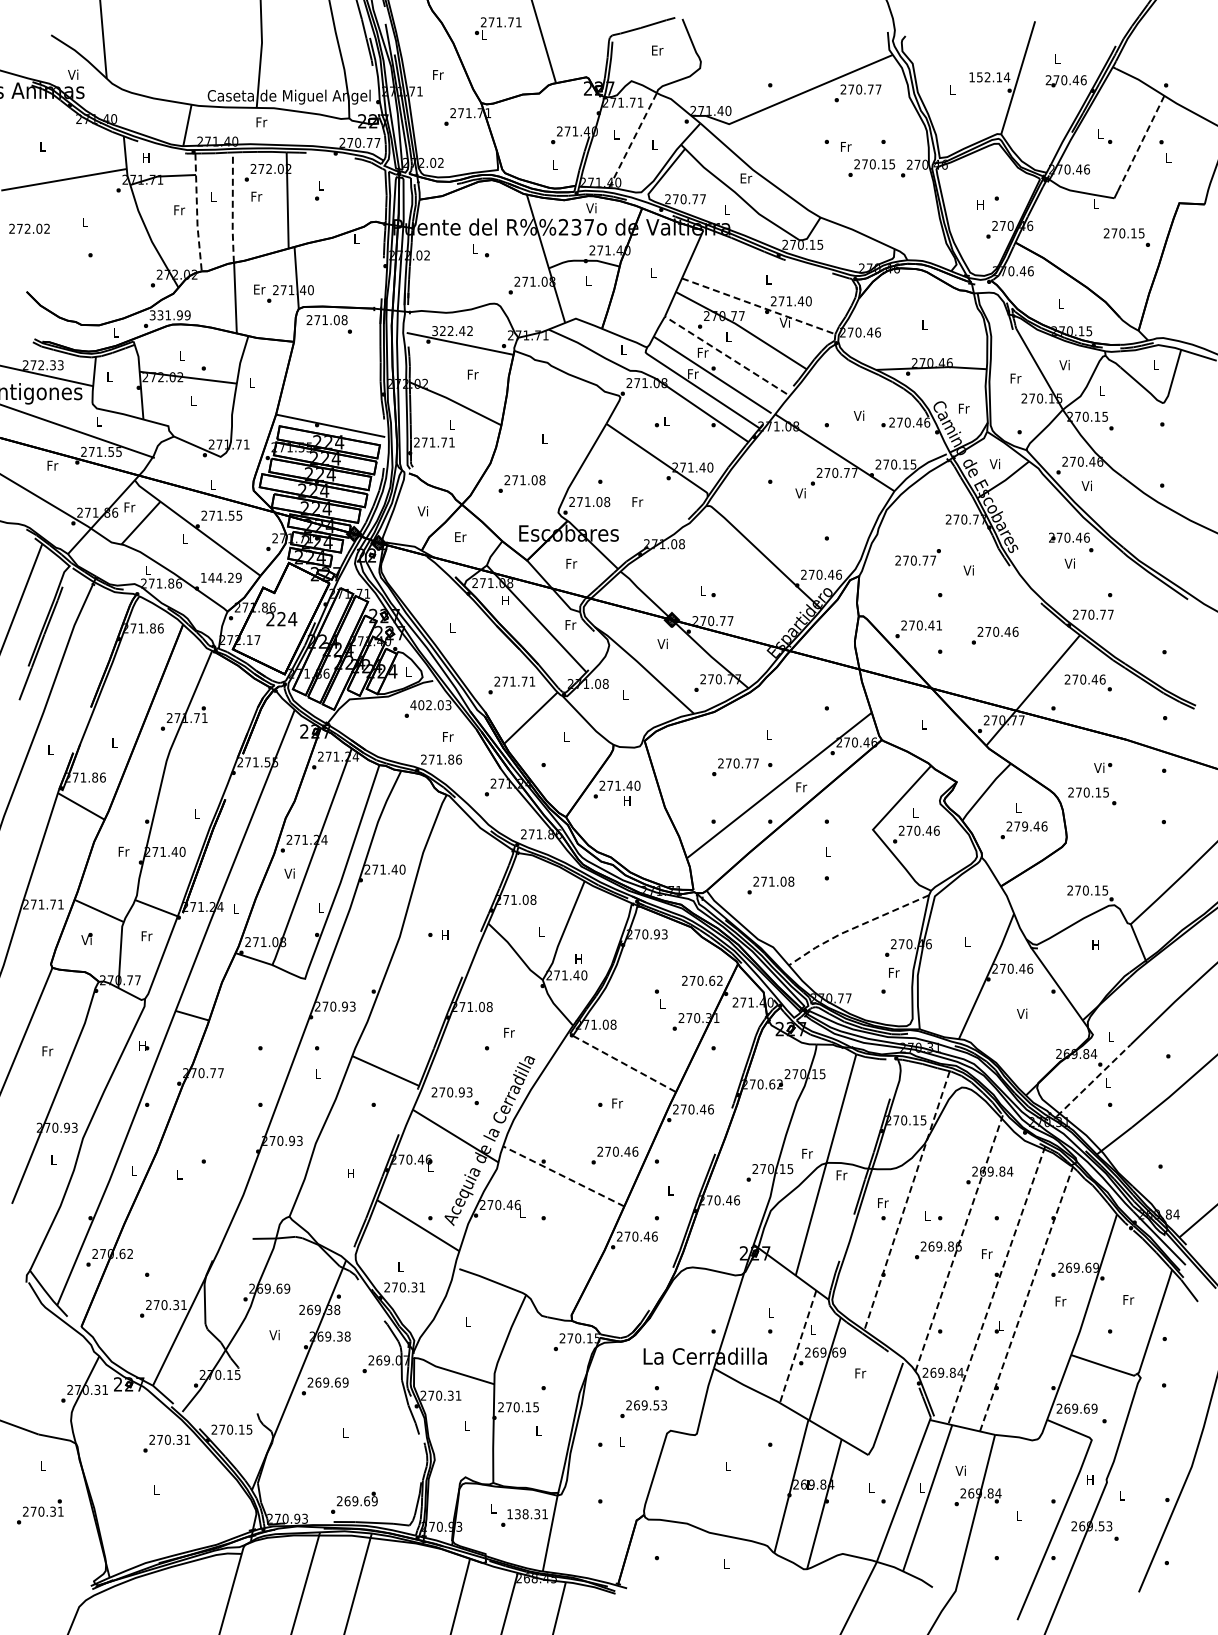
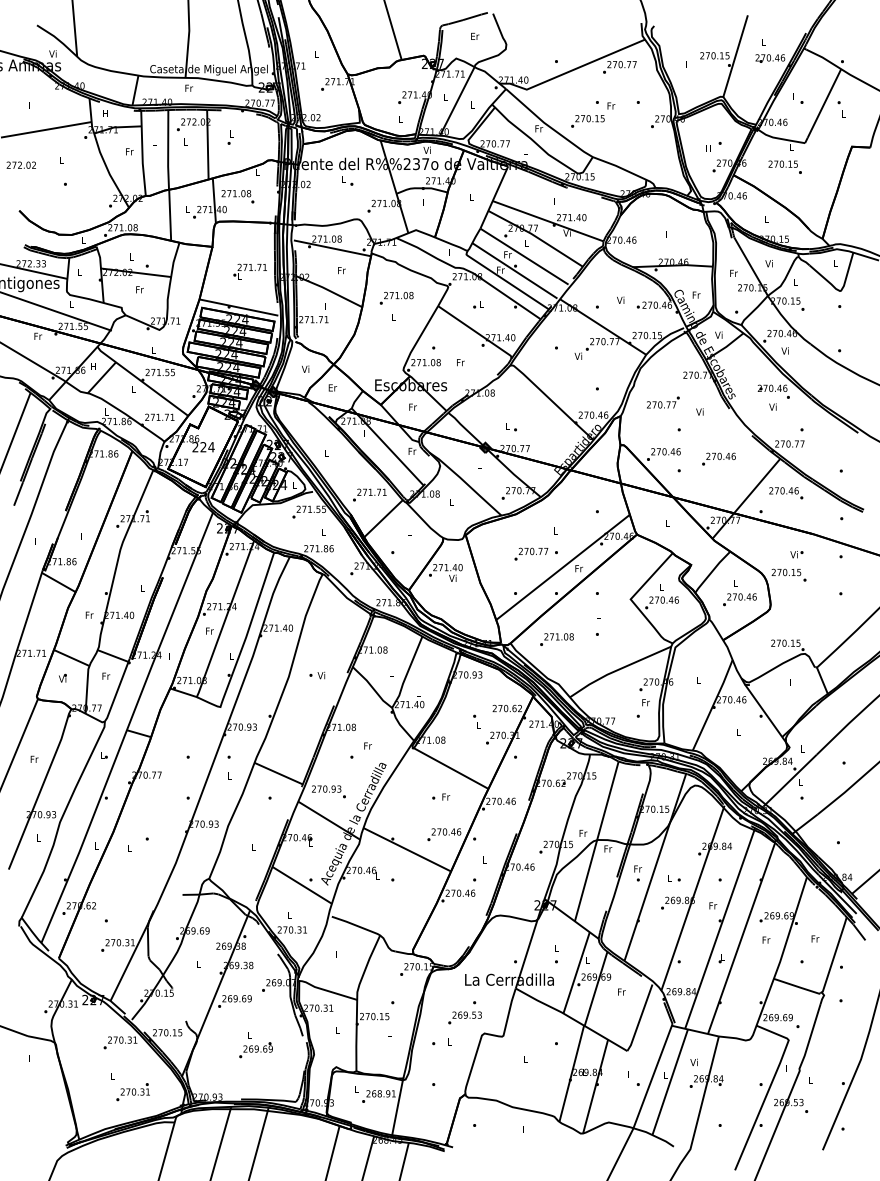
text: (498, 28) -> (250, 271), moved
text: (438, 74) -> (316, 53), Fr -> L
text: (989, 77) -> (714, 55), 152.14 -> 270.15
line: (633, 140) -> (457, 101), dashed -> solid
line: (1141, 143) -> (824, 103), dashed -> solid
text: (871, 167) -> (587, 120), moved
text: (746, 178) -> (539, 128), Er -> Fr
text: (256, 196) -> (185, 141), Fr -> L
line: (232, 208) -> (168, 150), dashed -> solid
line: (197, 213) -> (142, 154), dashed -> solid
text: (1126, 237) -> (784, 167), moved
text: (259, 289) -> (187, 209), Er -> L
line: (758, 306) -> (547, 221), dashed -> solid
text: (169, 315) -> (122, 227), 331.99 -> 271.08
text: (328, 324) -> (237, 196), moved
text: (452, 331) -> (326, 239), 322.42 -> 271.08
line: (725, 355) -> (524, 256), dashed -> solid
text: (193, 401) -> (139, 289), L -> Fr
text: (521, 483) -> (396, 297), moved
text: (129, 507) -> (93, 366), Fr -> H
text: (220, 577) -> (159, 417), 144.29 -> 271.71
text: (505, 600) -> (365, 433), H -> L
text: (939, 625) -> (678, 451), 270.41 -> 270.46
text: (662, 643) -> (478, 464), Vi -> L
text: (430, 705) -> (311, 509), 402.03 -> 271.55
text: (448, 736) -> (324, 531), Fr -> L
text: (626, 800) -> (452, 578), H -> Vi
text: (1024, 826) -> (740, 597), 279.46 -> 270.46
text: (289, 873) -> (209, 630), Vi -> Fr
line: (855, 927) -> (618, 669), dashed -> solid
text: (444, 935) -> (321, 675), H -> Vi
text: (1095, 944) -> (791, 682), H -> L
text: (578, 958) -> (417, 692), H -> L
text: (1022, 1013) -> (738, 732), Vi -> L
text: (142, 1045) -> (103, 755), H -> L
line: (624, 1063) -> (451, 768), dashed -> solid
line: (1094, 1080) -> (790, 780), dashed -> solid
text: (350, 1173) -> (253, 847), H -> L
line: (563, 1176) -> (407, 849), dashed -> solid
line: (906, 1201) -> (654, 867), dashed -> solid
line: (959, 1242) -> (693, 897), dashed -> solid
line: (996, 1285) -> (719, 928), dashed -> solid
line: (1026, 1298) -> (741, 937), dashed -> solid
text: (274, 1335) -> (198, 964), Vi -> L
line: (797, 1347) -> (576, 973), dashed -> solid
text: (1090, 1479) -> (787, 1068), H -> L
text: (354, 1502) -> (256, 1049), moved
text: (40, 1511) -> (133, 1091), moved
text: (523, 1514) -> (378, 1094), 138.31 -> 268.91

